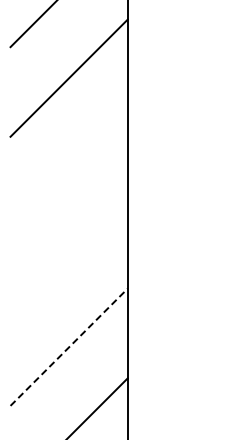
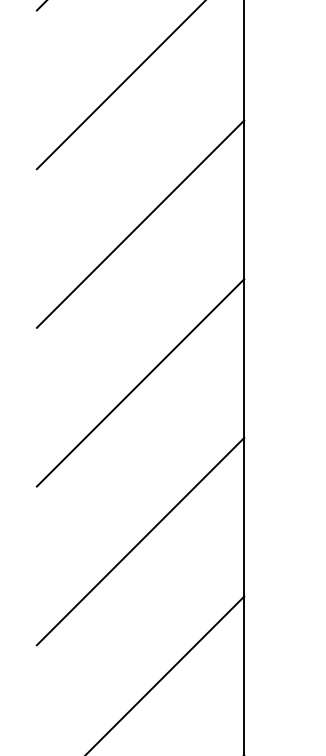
line: (68, 167) -> (139, 223), added
line: (68, 257) -> (139, 382), added
line: (69, 347) -> (141, 541), dashed -> solid

